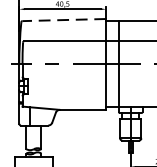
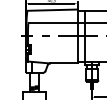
line: (63, 20) -> (52, 10), dashed -> solid

